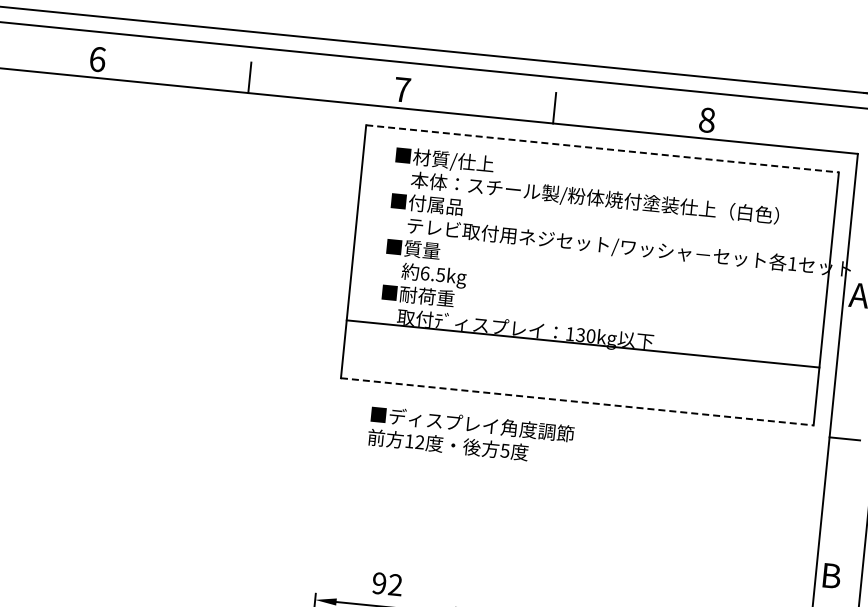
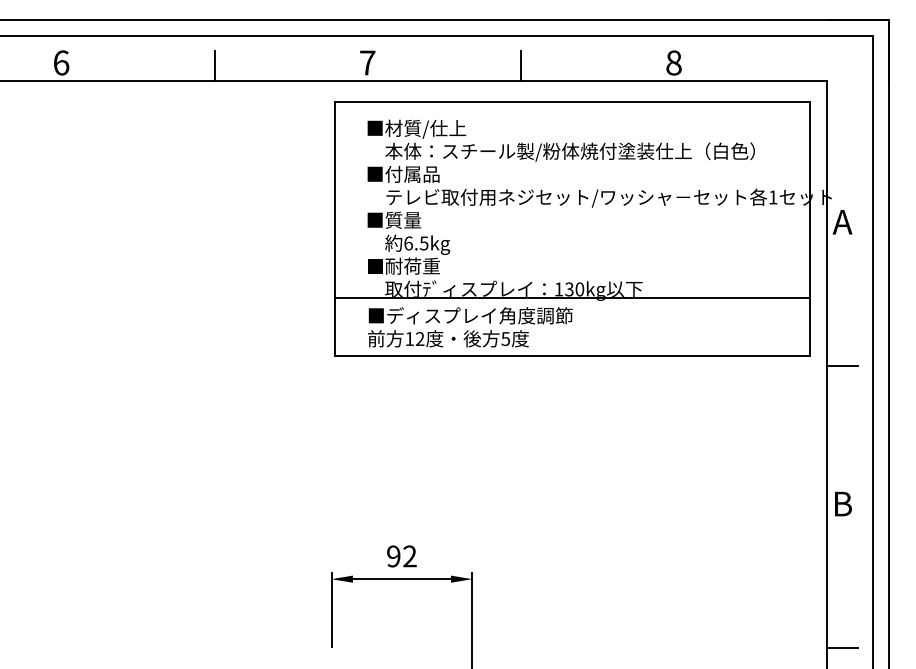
line: (602, 148) -> (572, 101), dashed -> solid
line: (577, 402) -> (572, 356), dashed -> solid
text: (471, 435) -> (470, 327), moved

